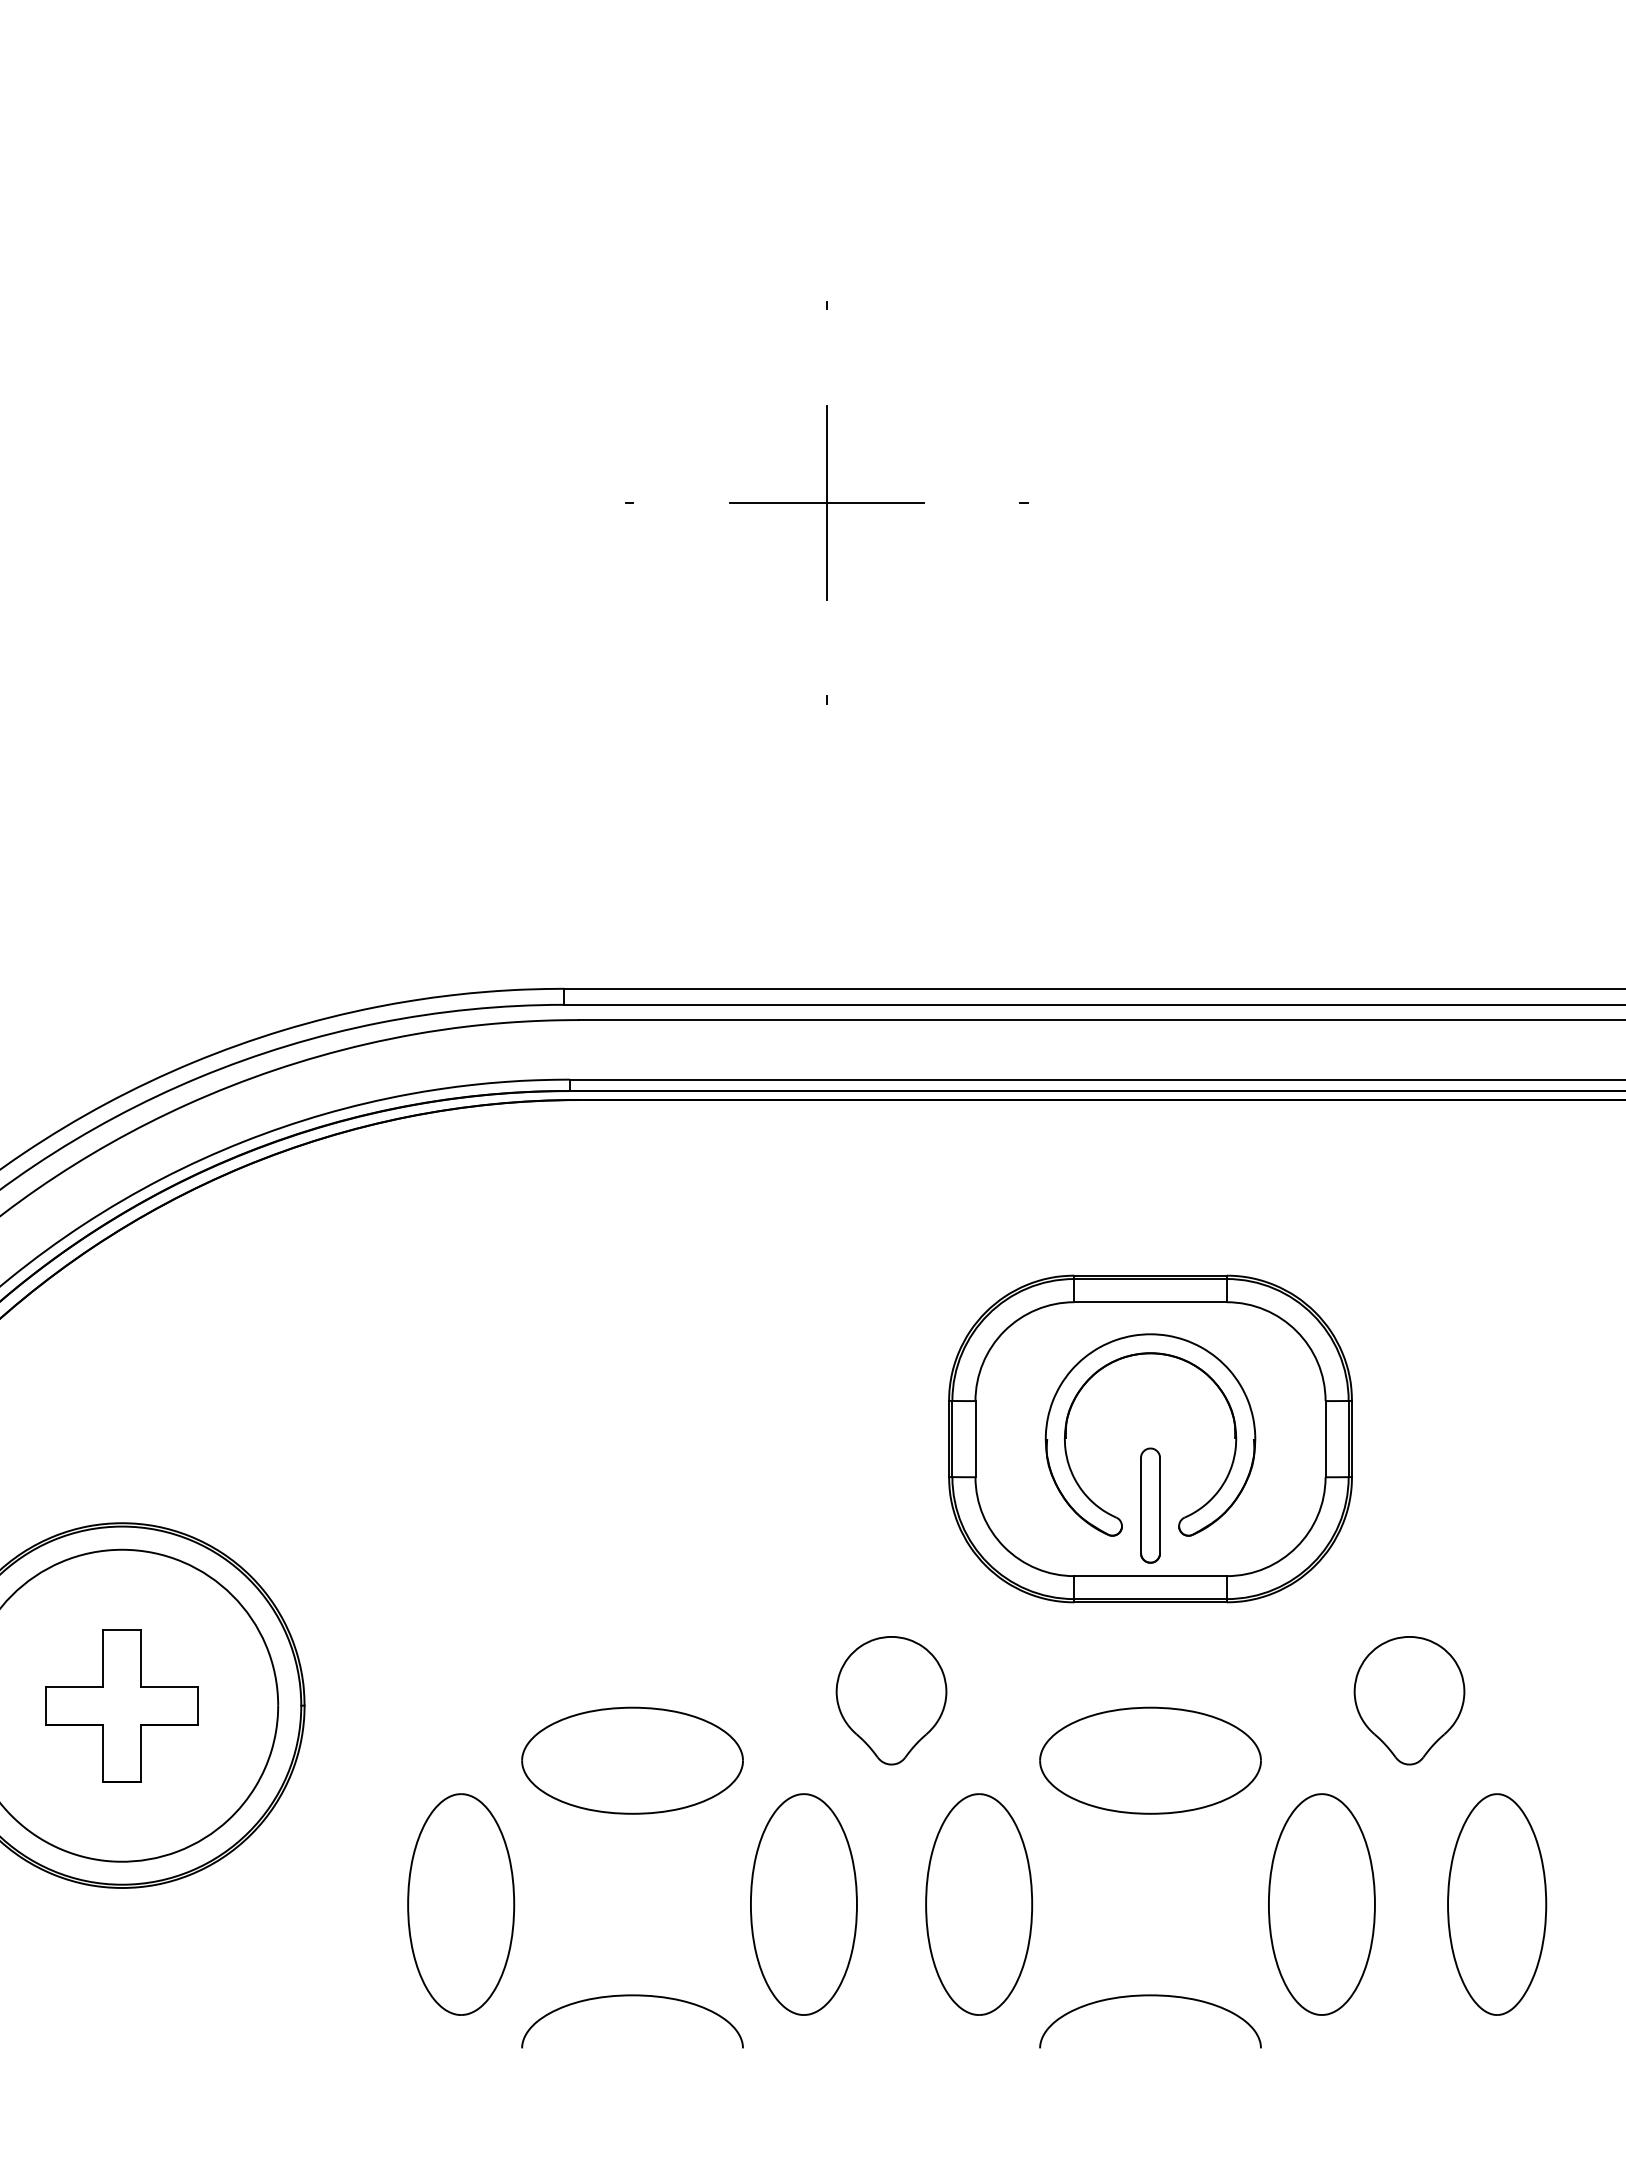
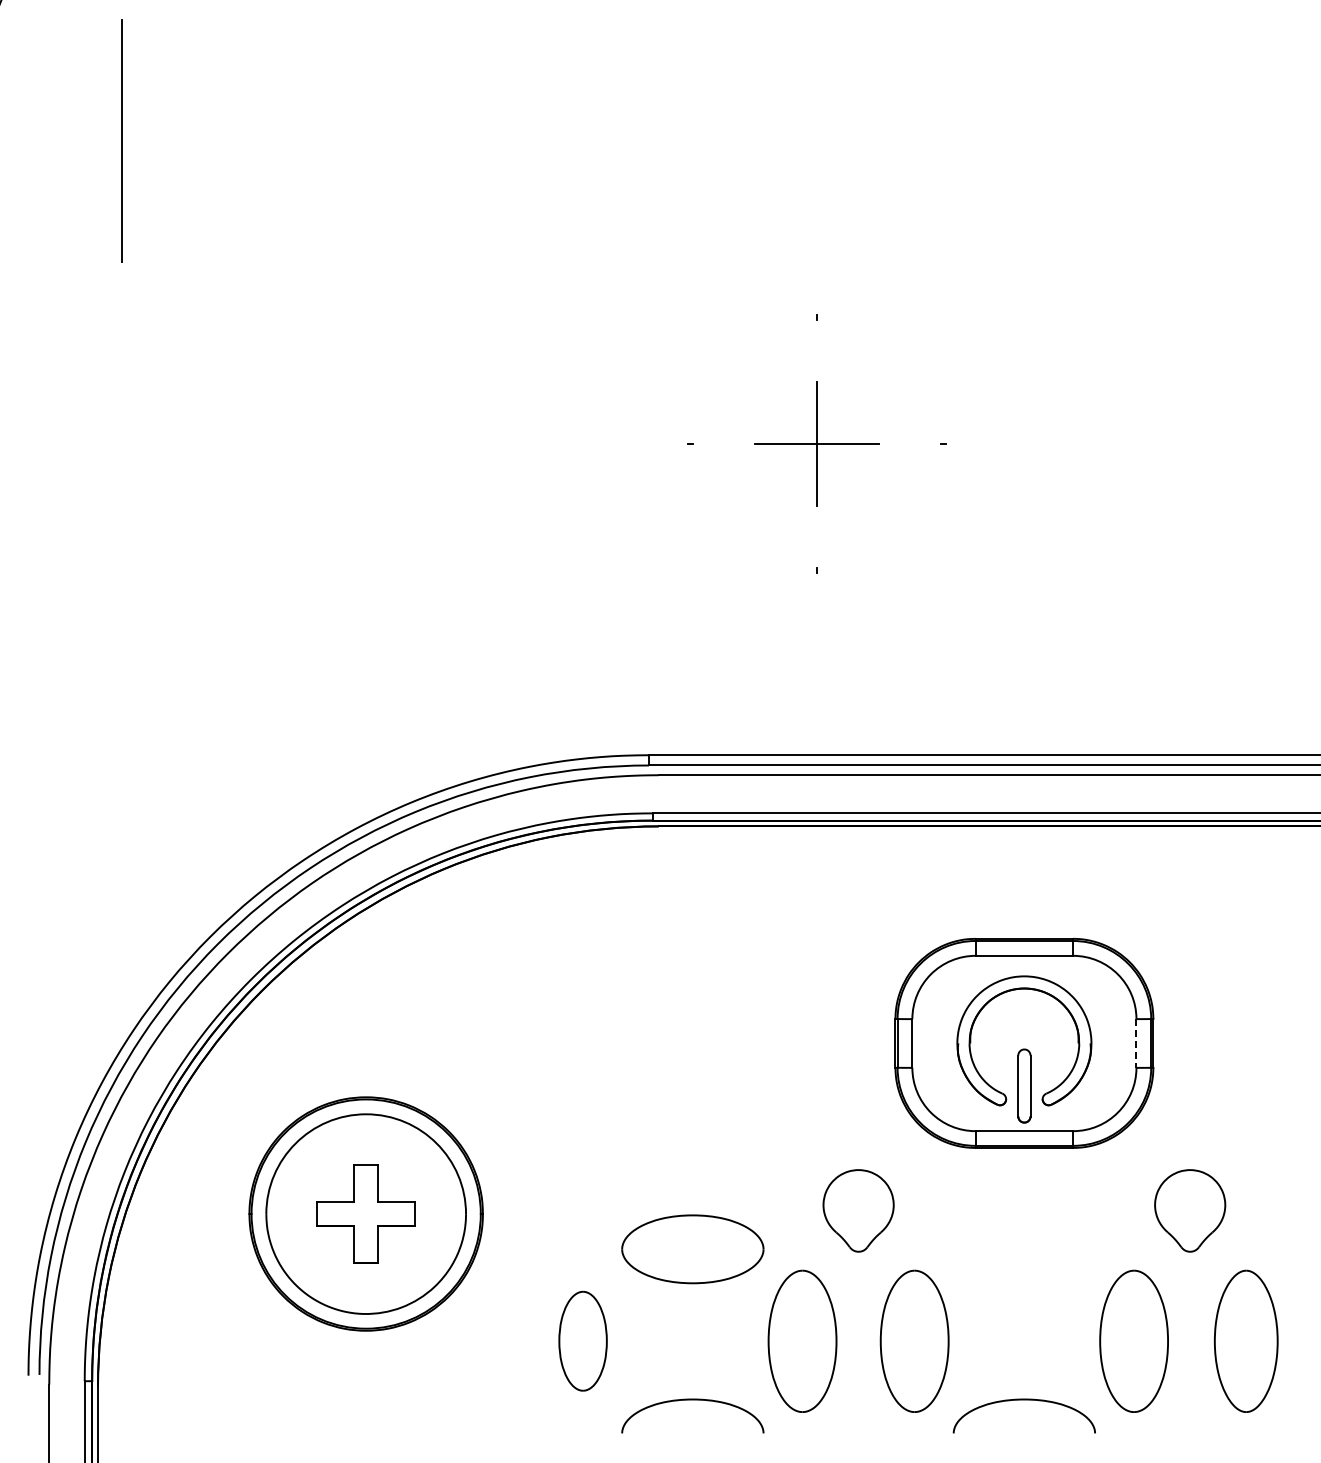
line: (1325, 1440) -> (1136, 1044), solid -> dashed
part: (1149, 1761) -> (1023, 1249), removed
part: (460, 1903) -> (582, 1340), size x0.7

